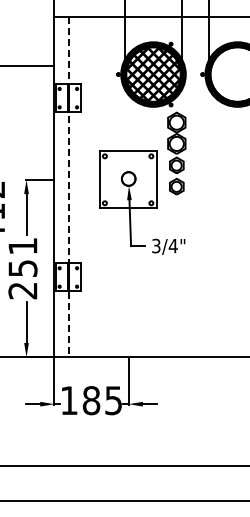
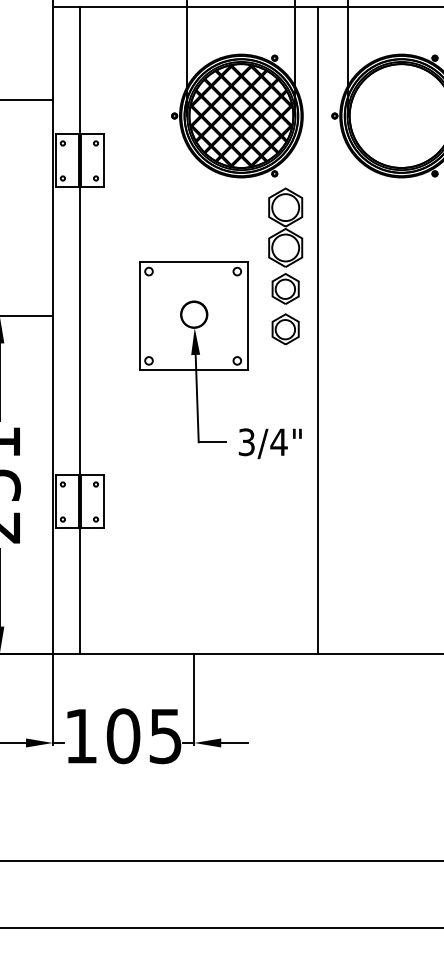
line: (68, 187) -> (79, 330), dashed -> solid
line: (193, 187) -> (317, 330), added
text: (91, 400) -> (123, 735), 185 -> 105

